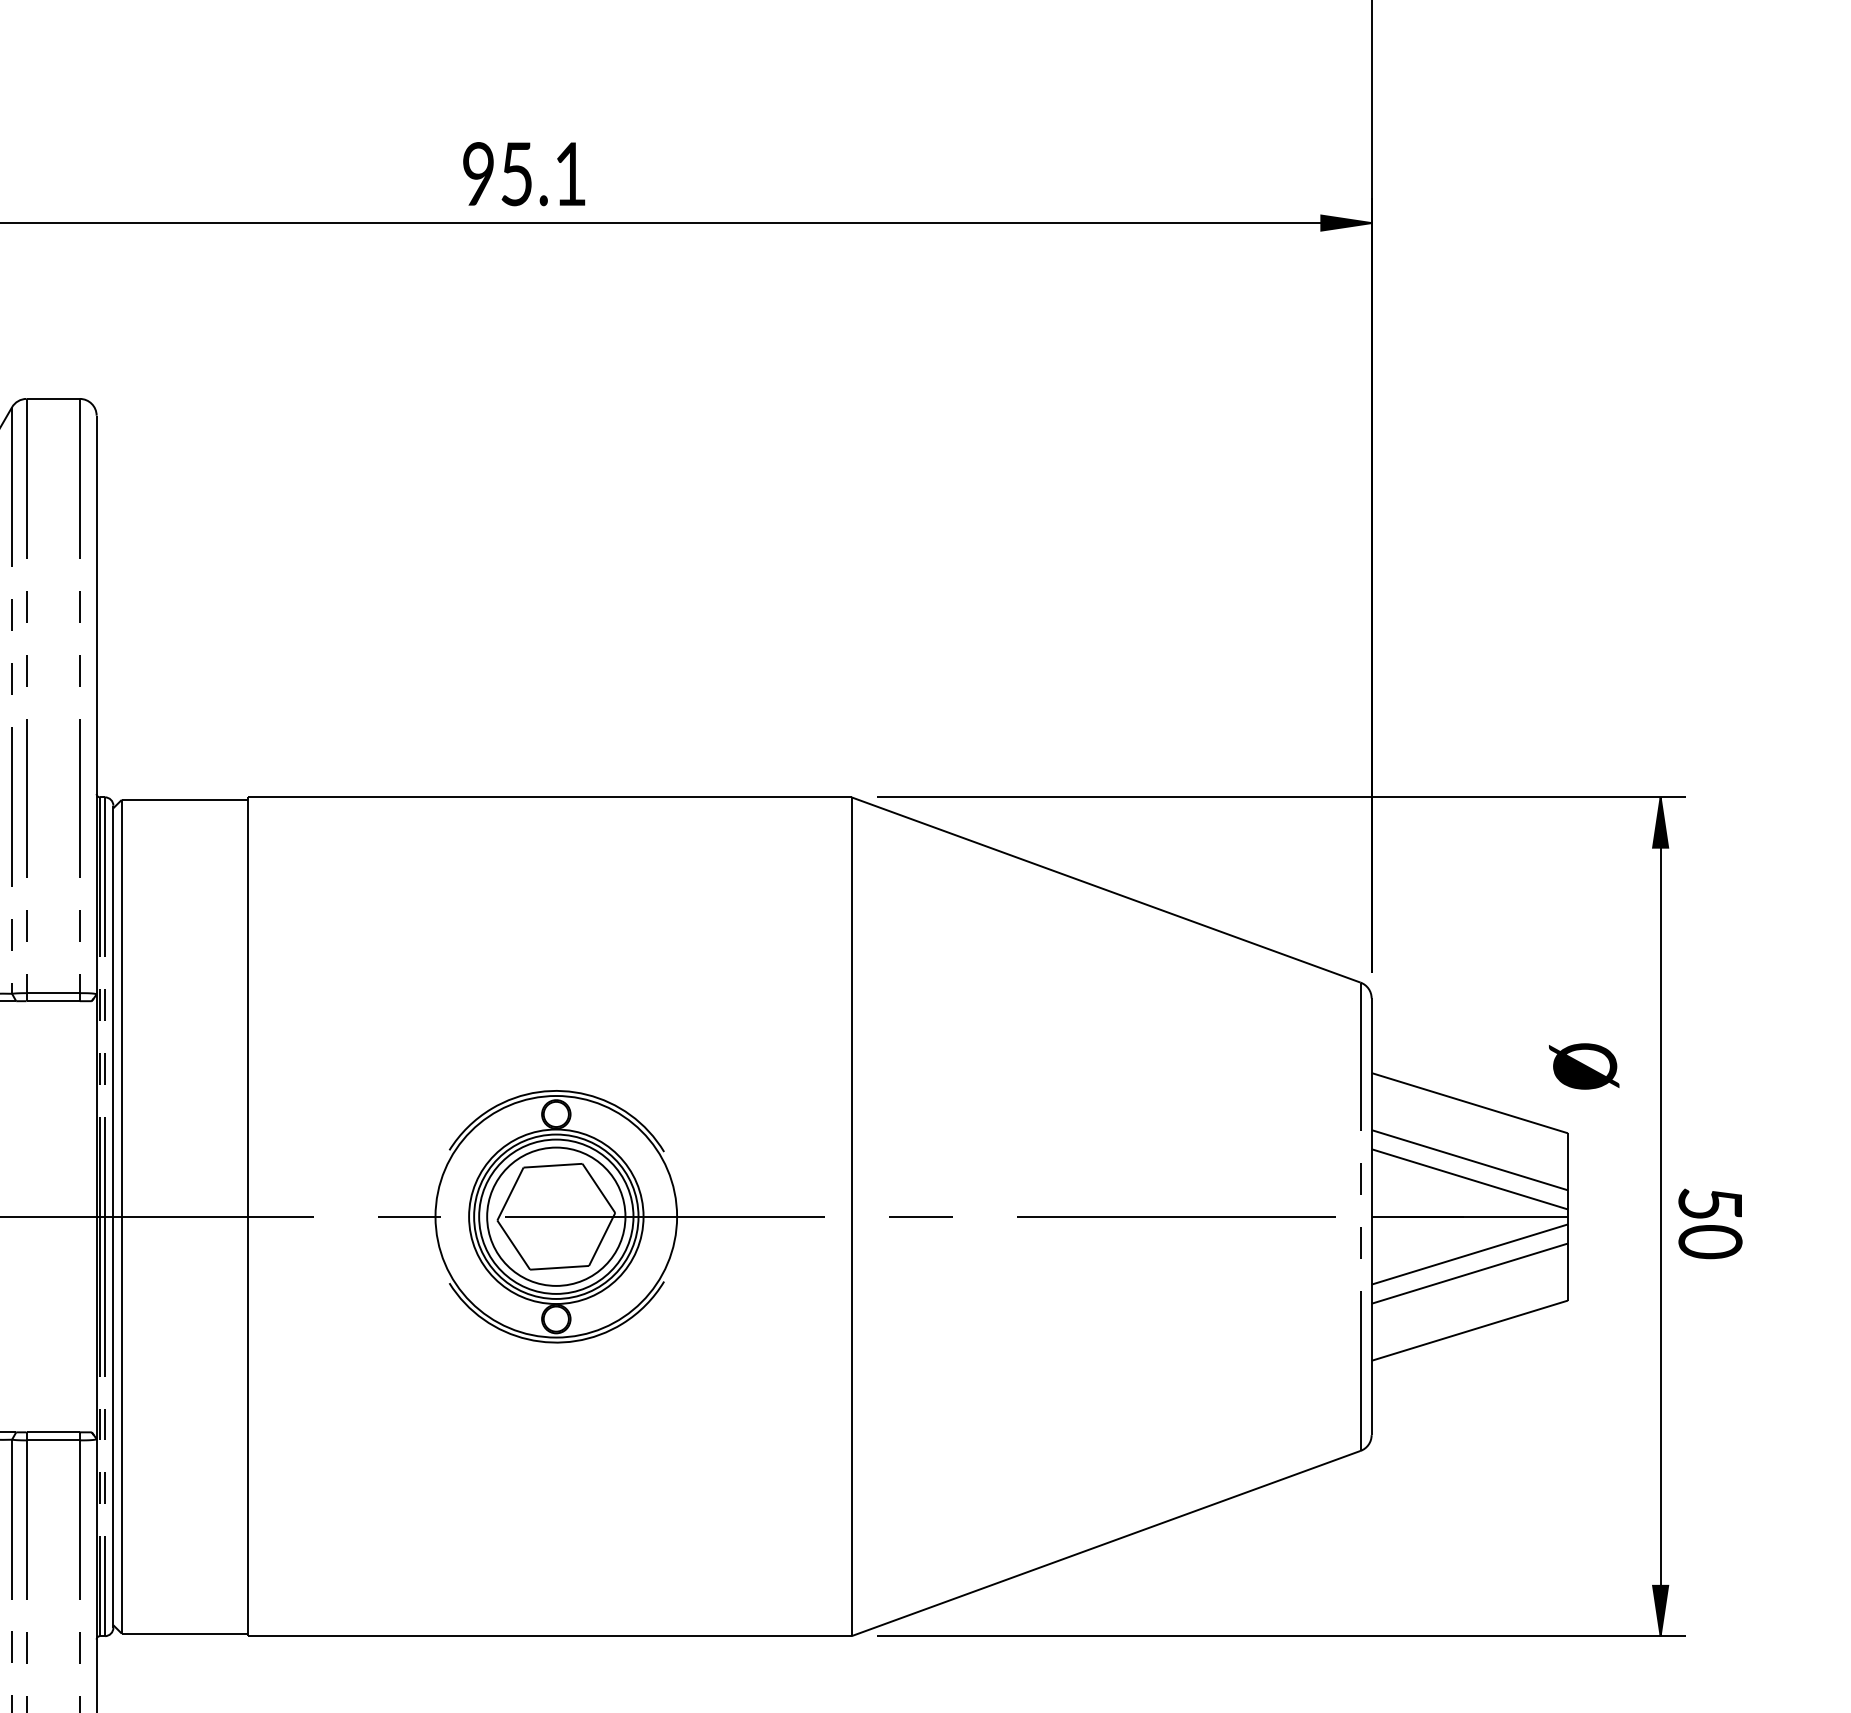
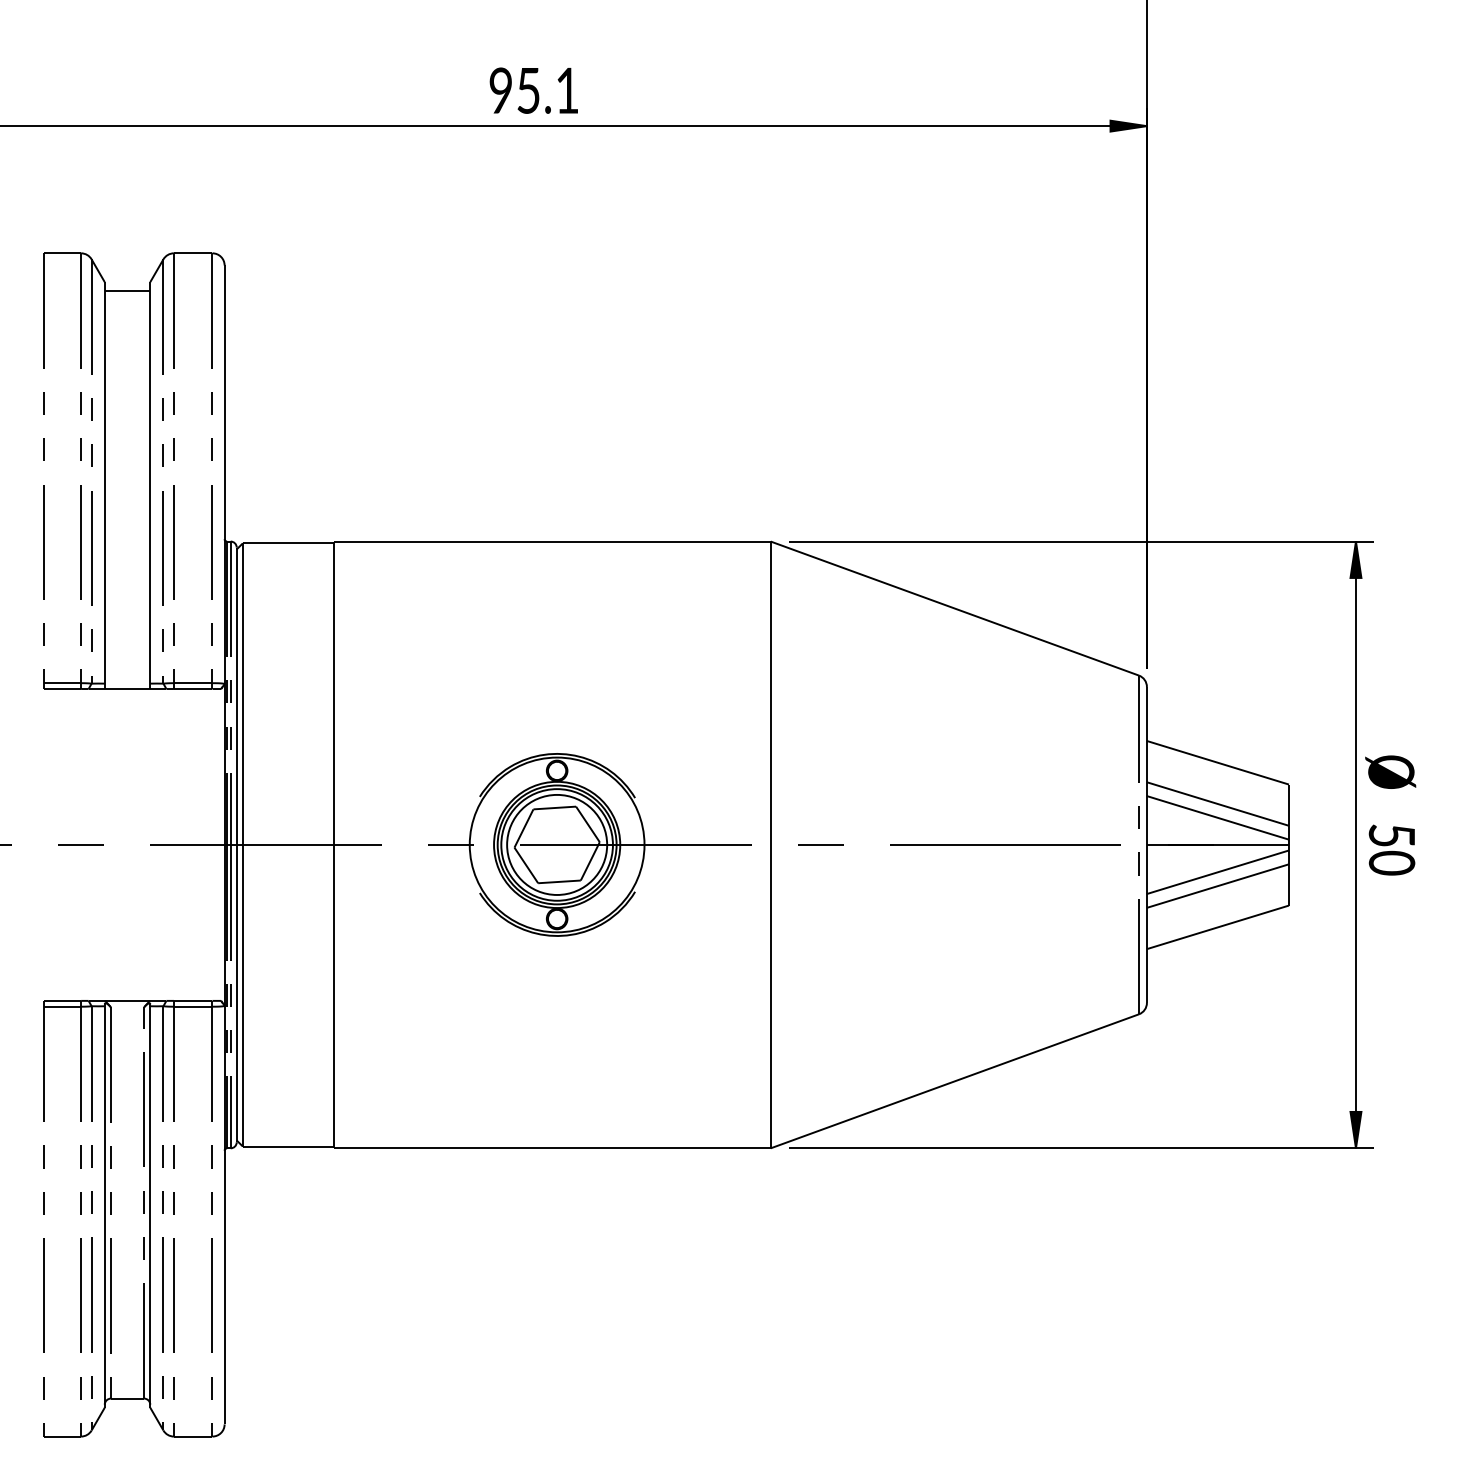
text: (1583, 1065) -> (1390, 771), moved

